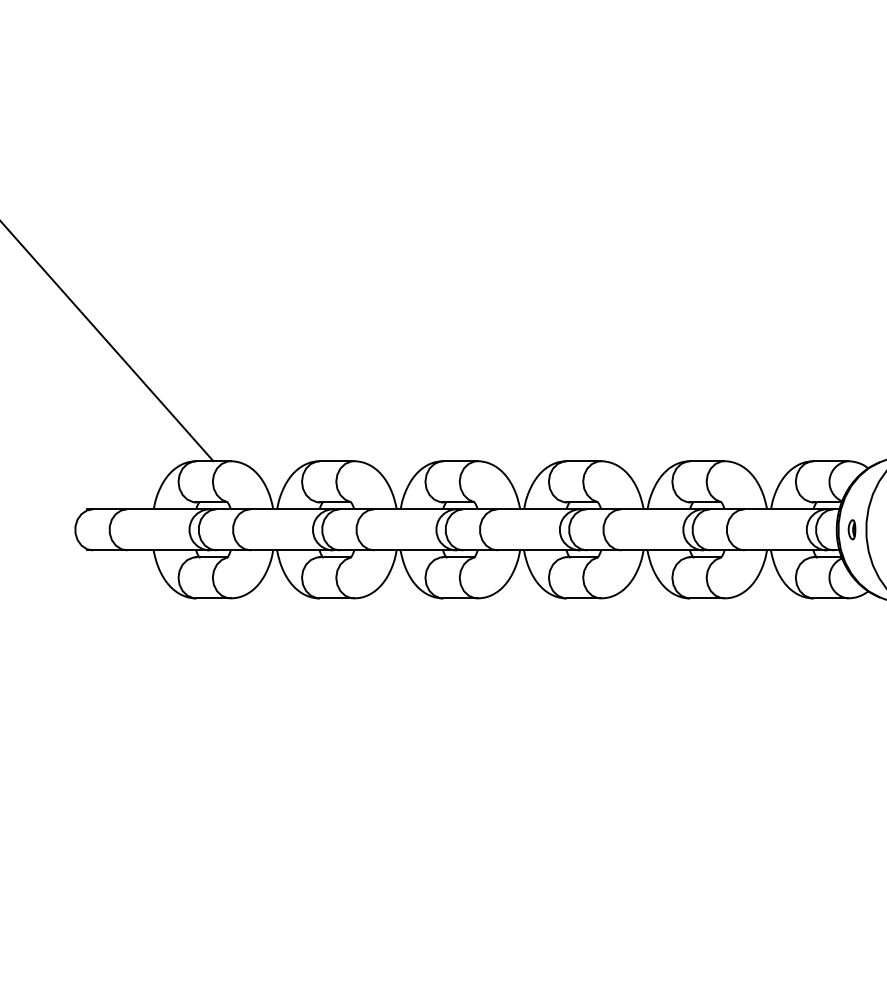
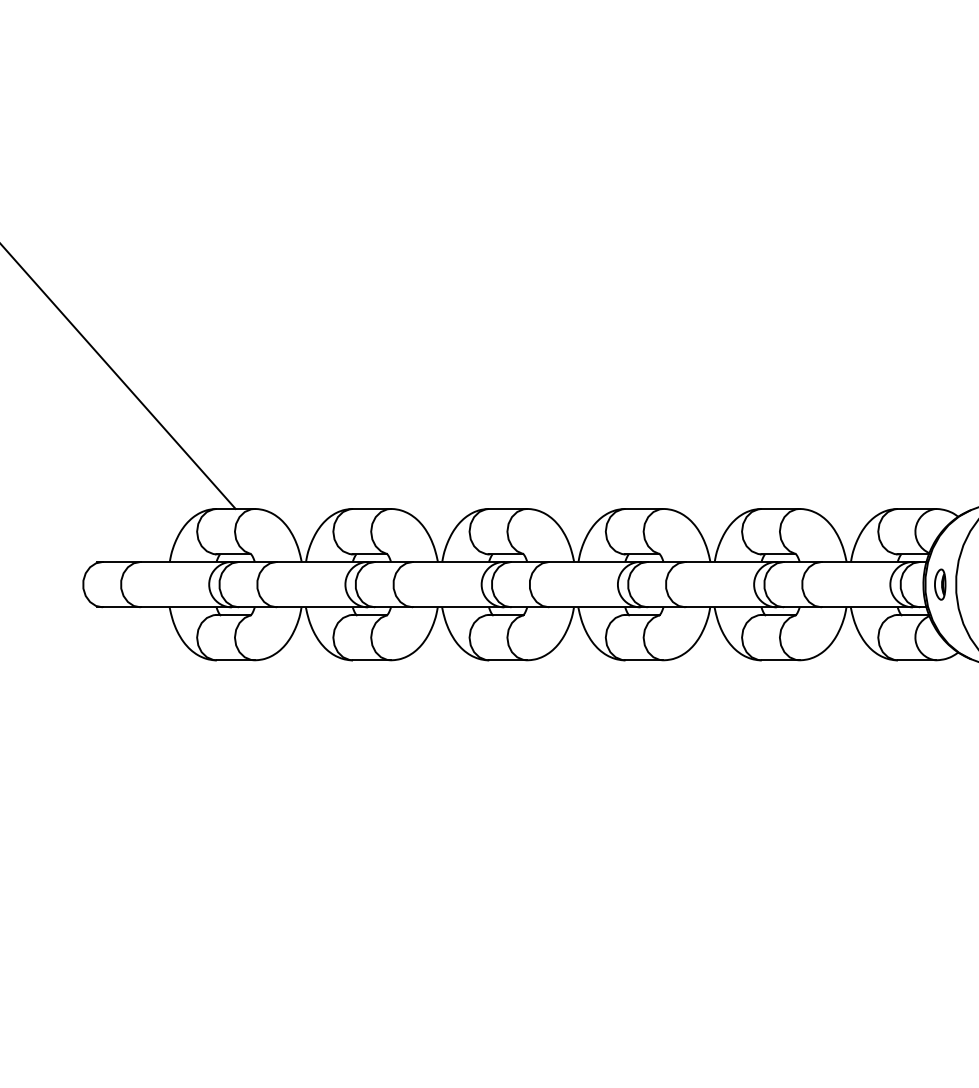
part: (852, 529) -> (940, 584), size x1.43

